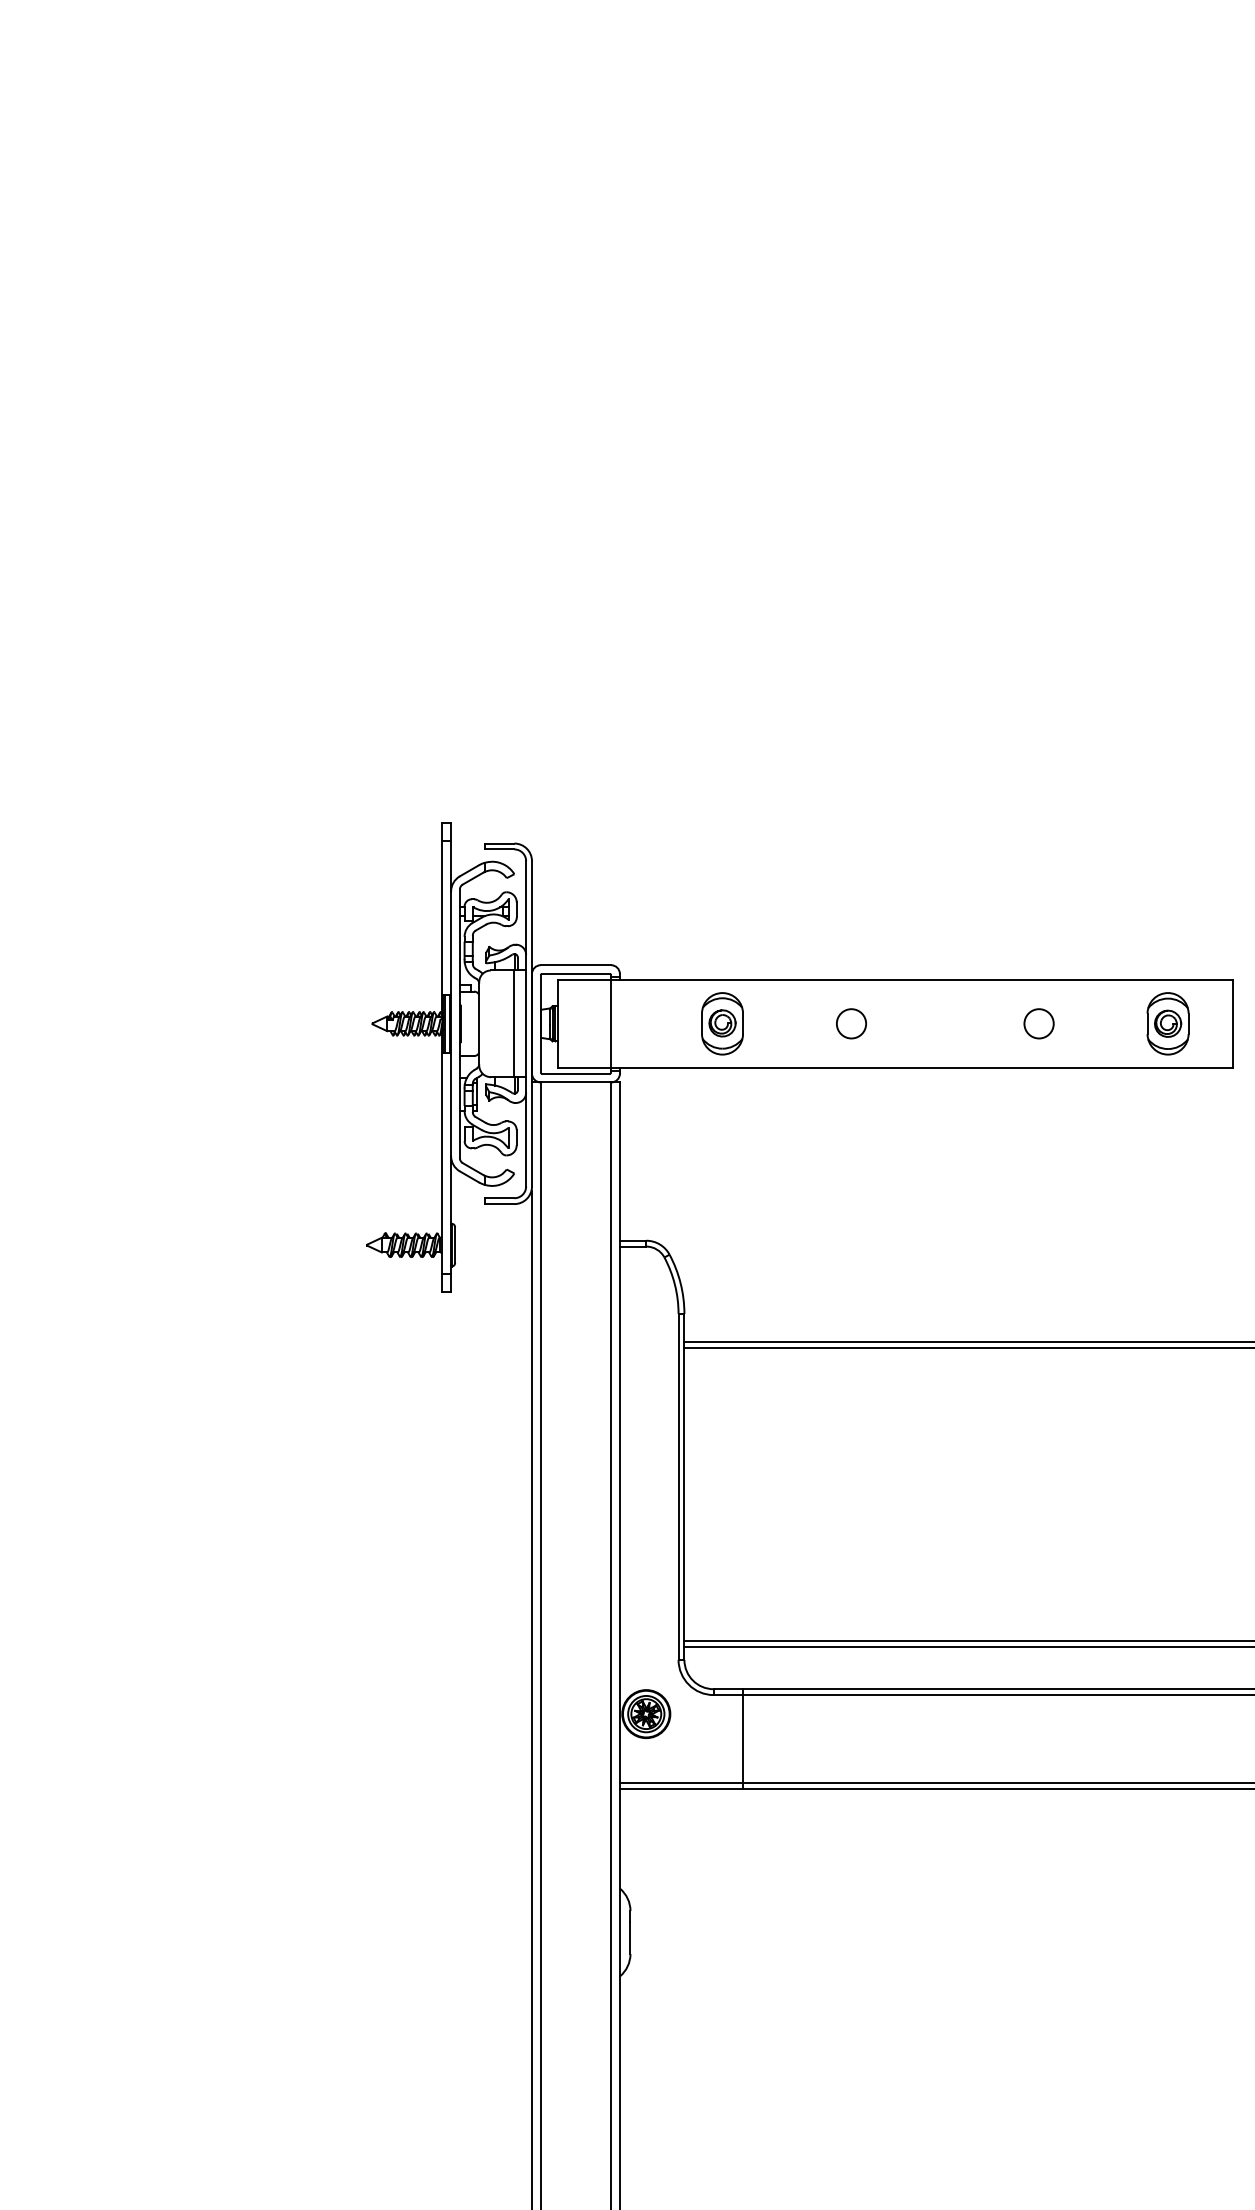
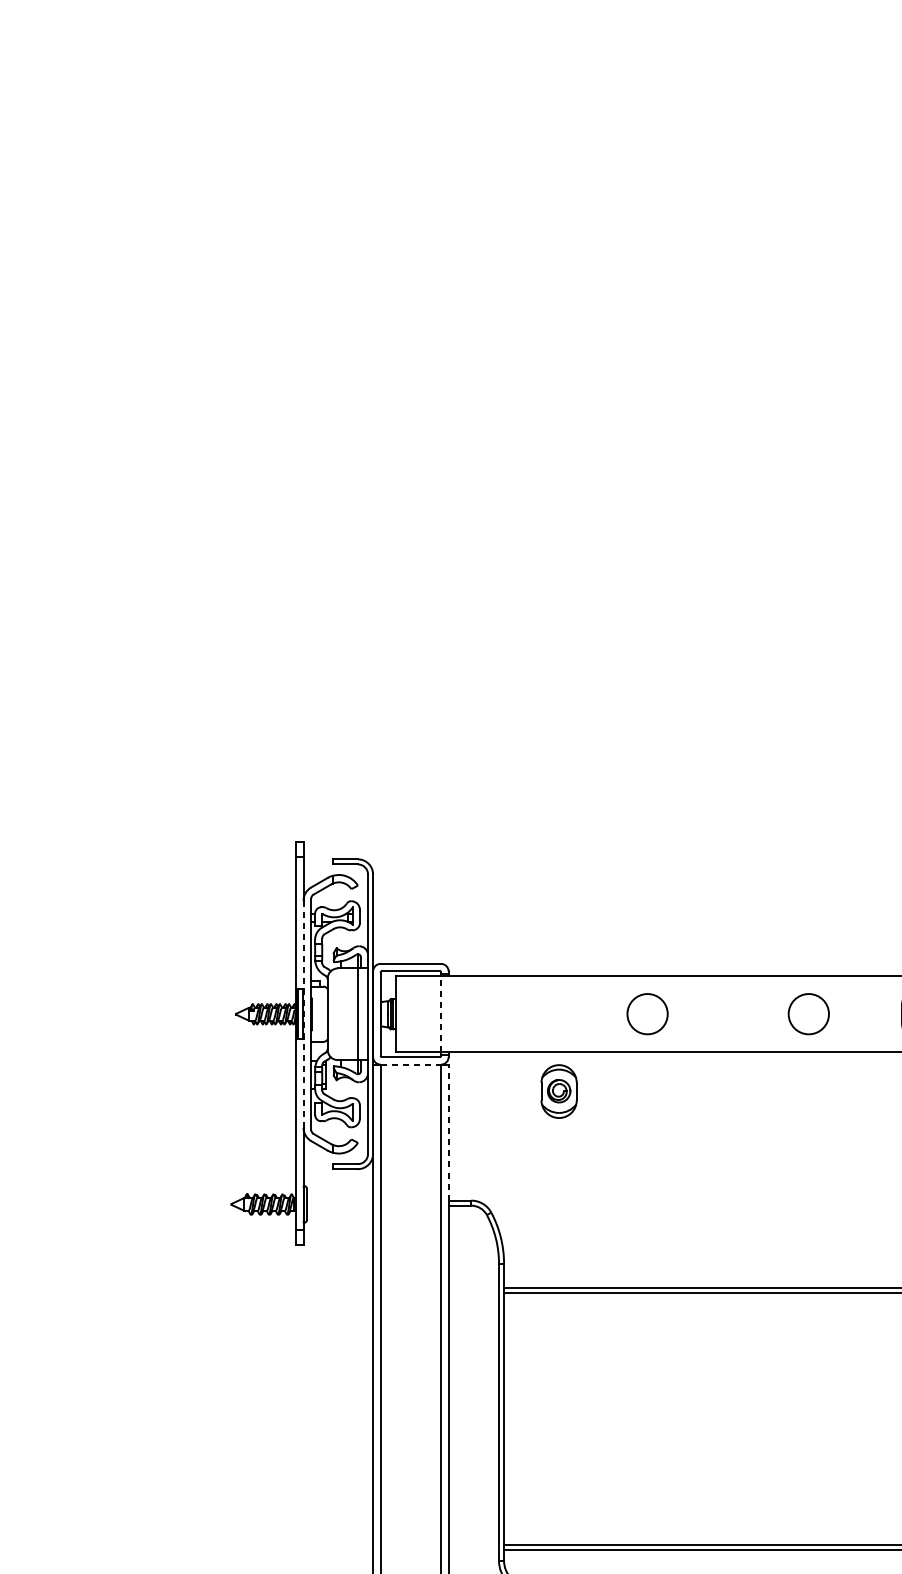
line: (611, 1023) -> (441, 1013), solid -> dashed
part: (722, 1023) -> (559, 1091), moved
circle: (851, 1023) -> (647, 1013), size x1.6
circle: (1038, 1023) -> (808, 1013), size x1.6
line: (451, 1024) -> (303, 1014), solid -> dashed
line: (576, 1082) -> (411, 1064), solid -> dashed
line: (619, 1161) -> (448, 1132), solid -> dashed

